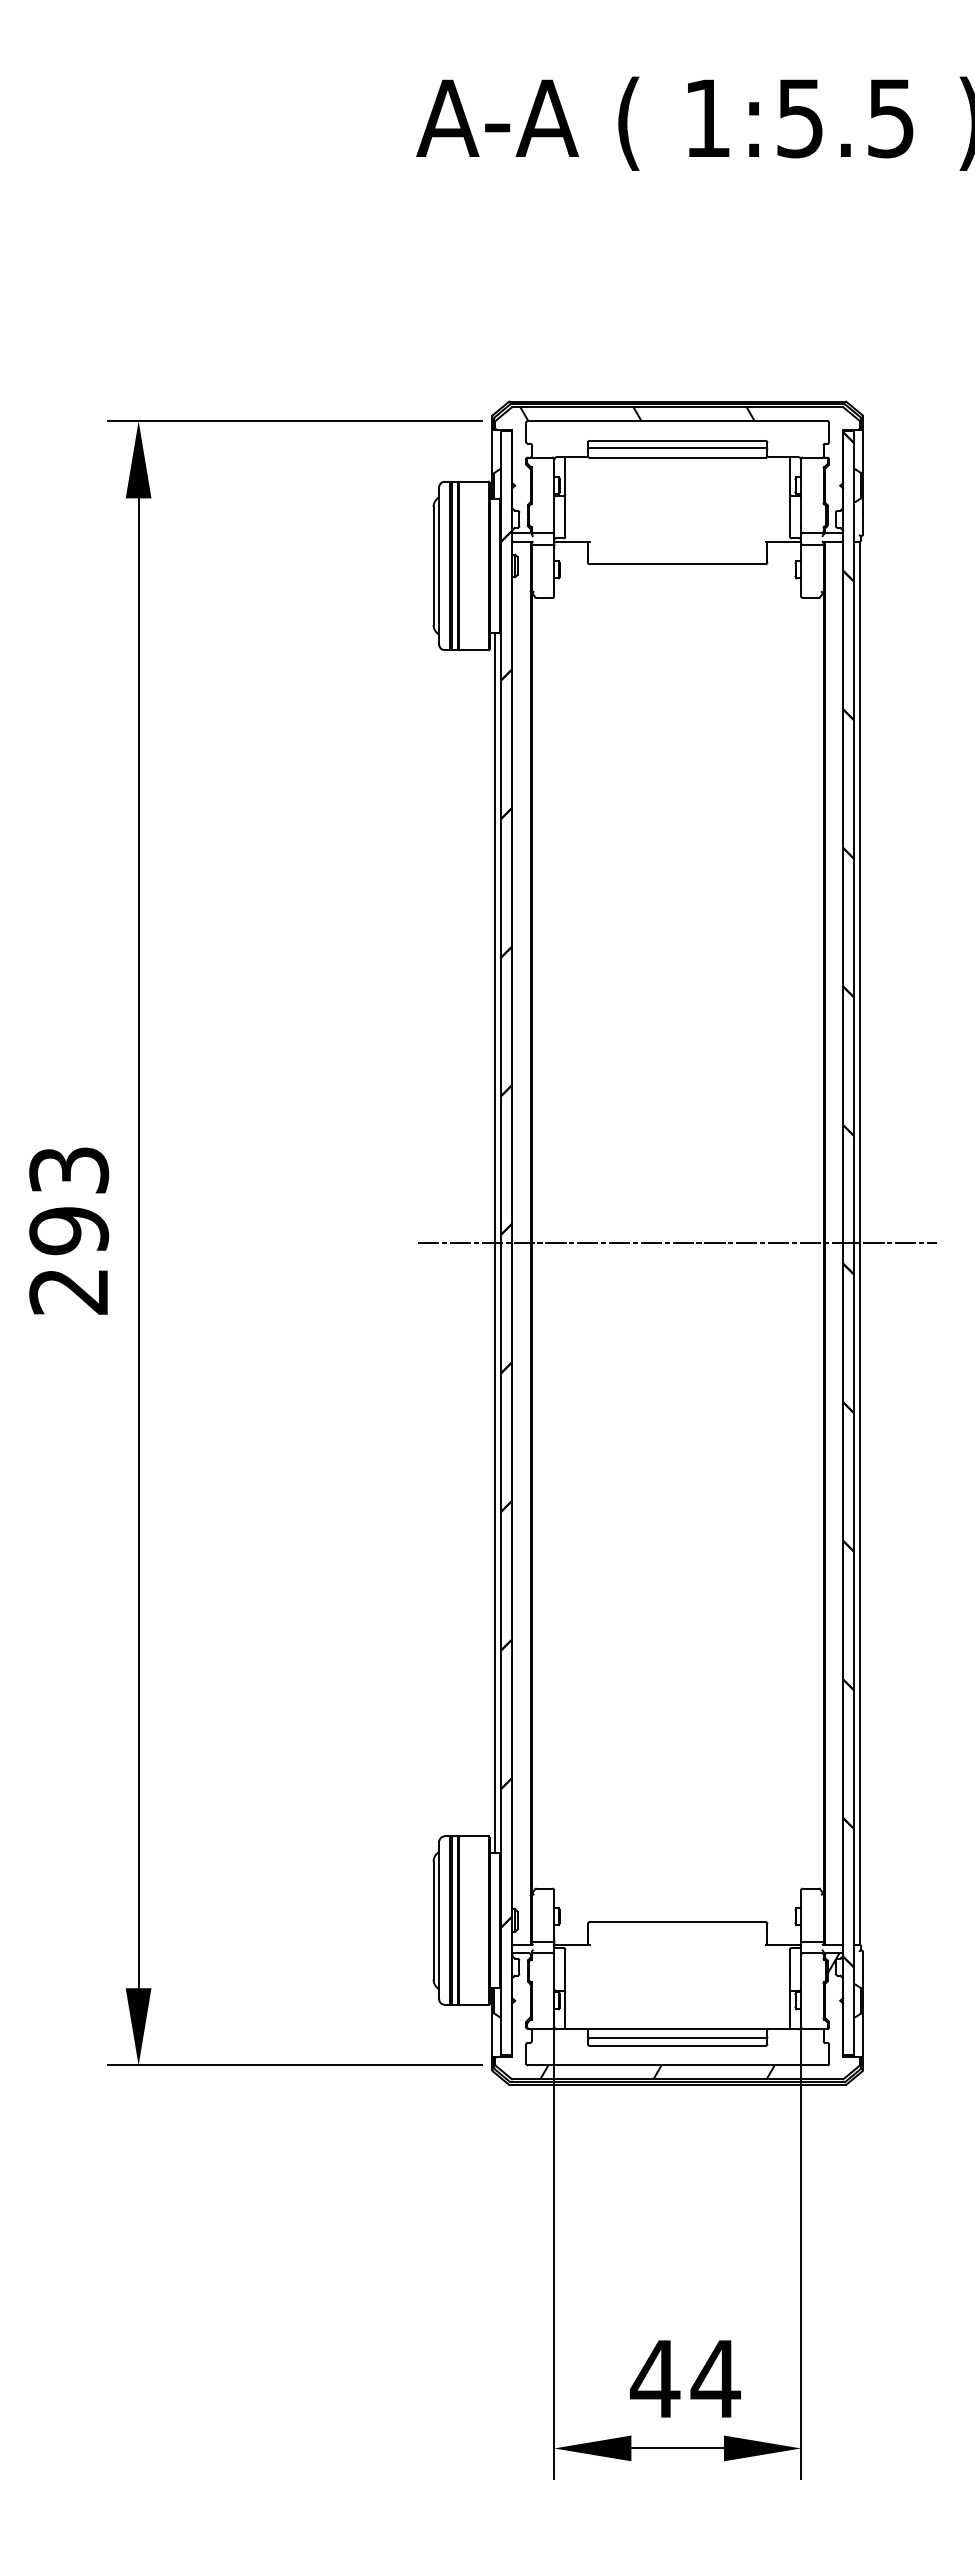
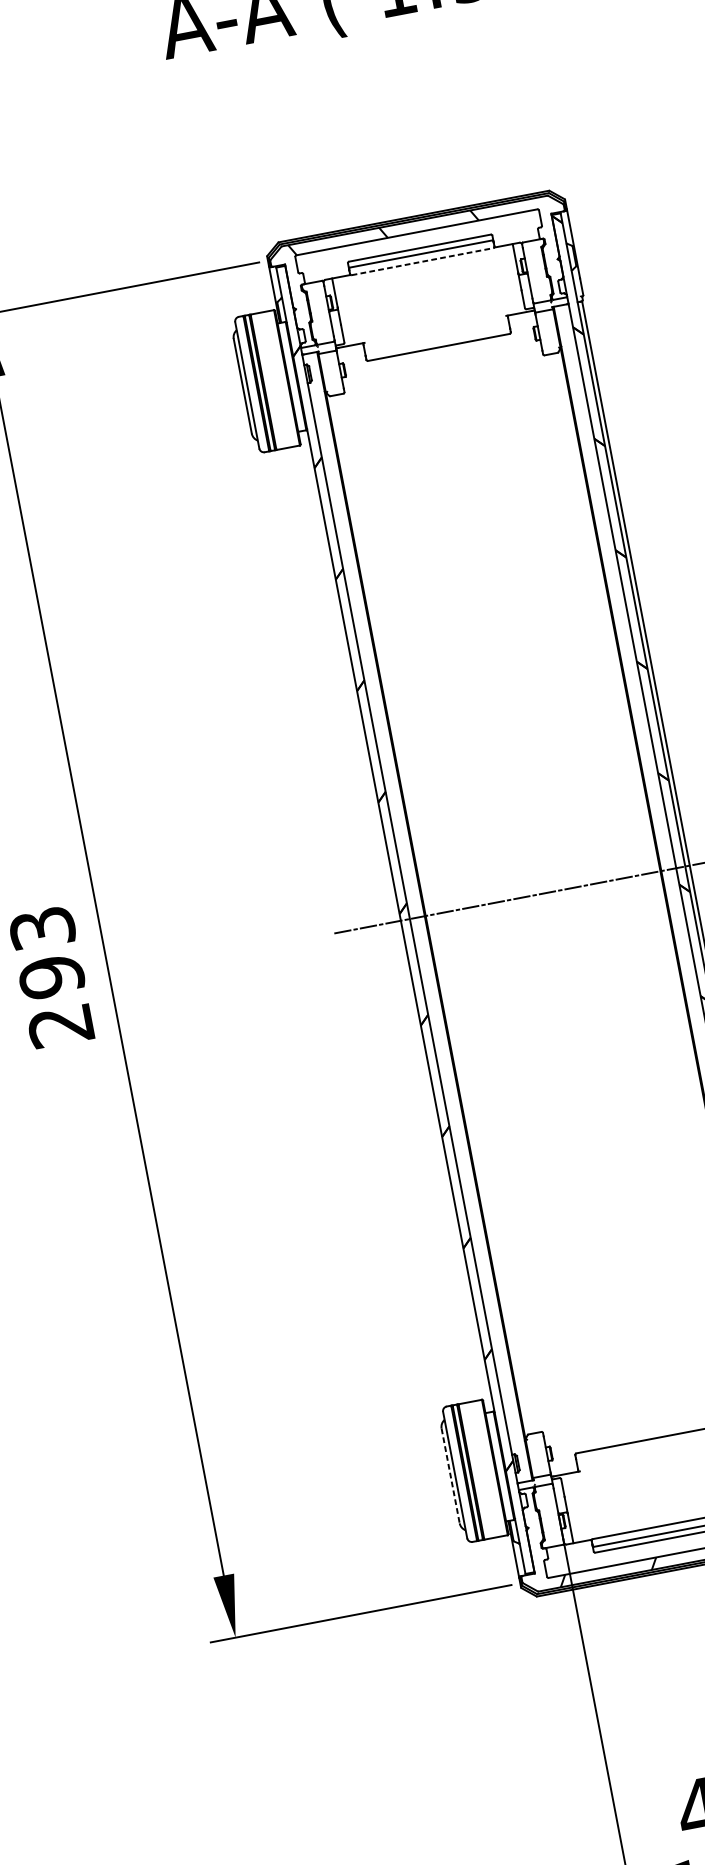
line: (678, 457) -> (423, 261), solid -> dashed
line: (495, 1243) -> (396, 921), removed
line: (433, 1920) -> (450, 1475), solid -> dashed

